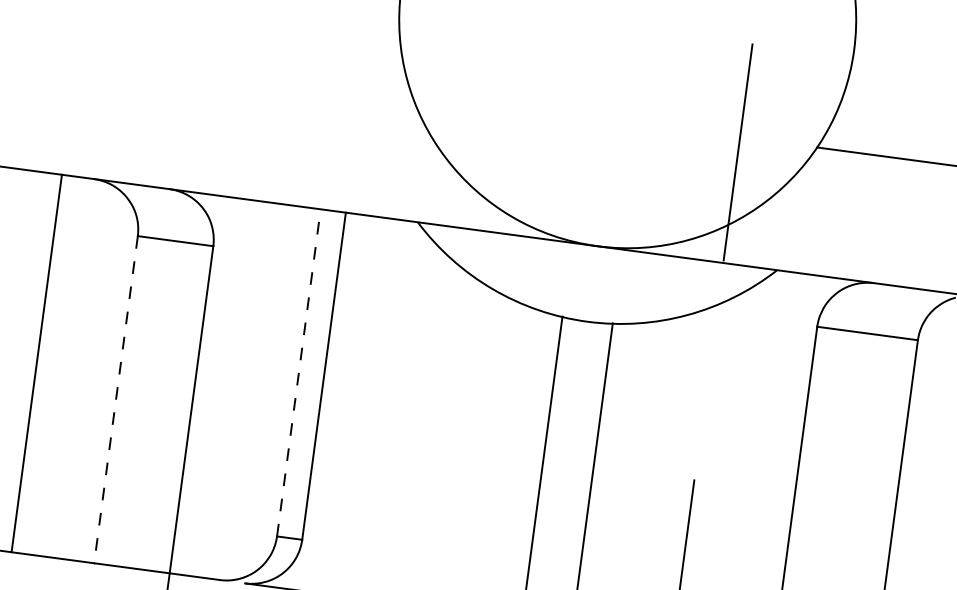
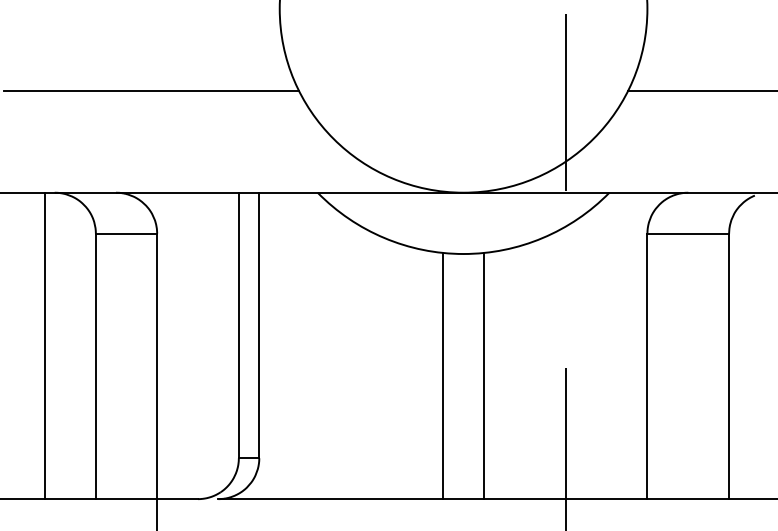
line: (228, 68) -> (150, 90), added
line: (36, 362) -> (44, 345), moved
line: (298, 372) -> (238, 325), dashed -> solid
line: (115, 399) -> (95, 366), dashed -> solid

